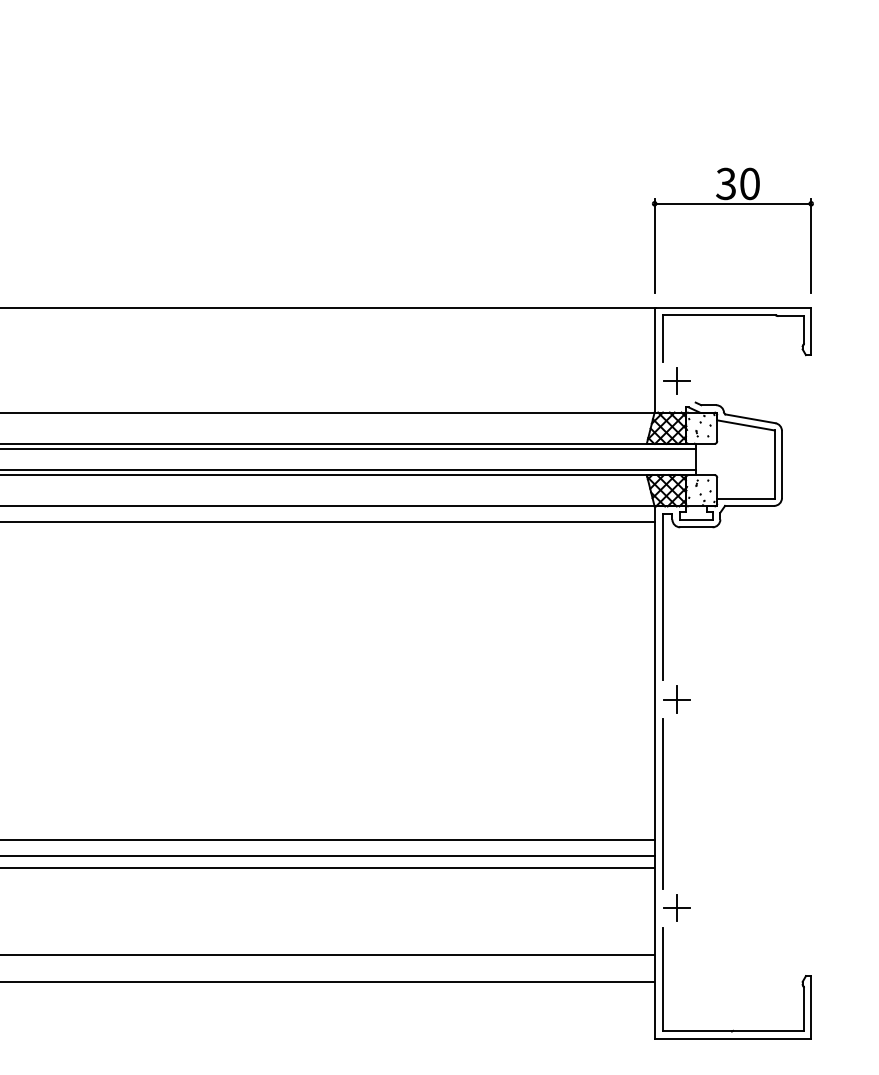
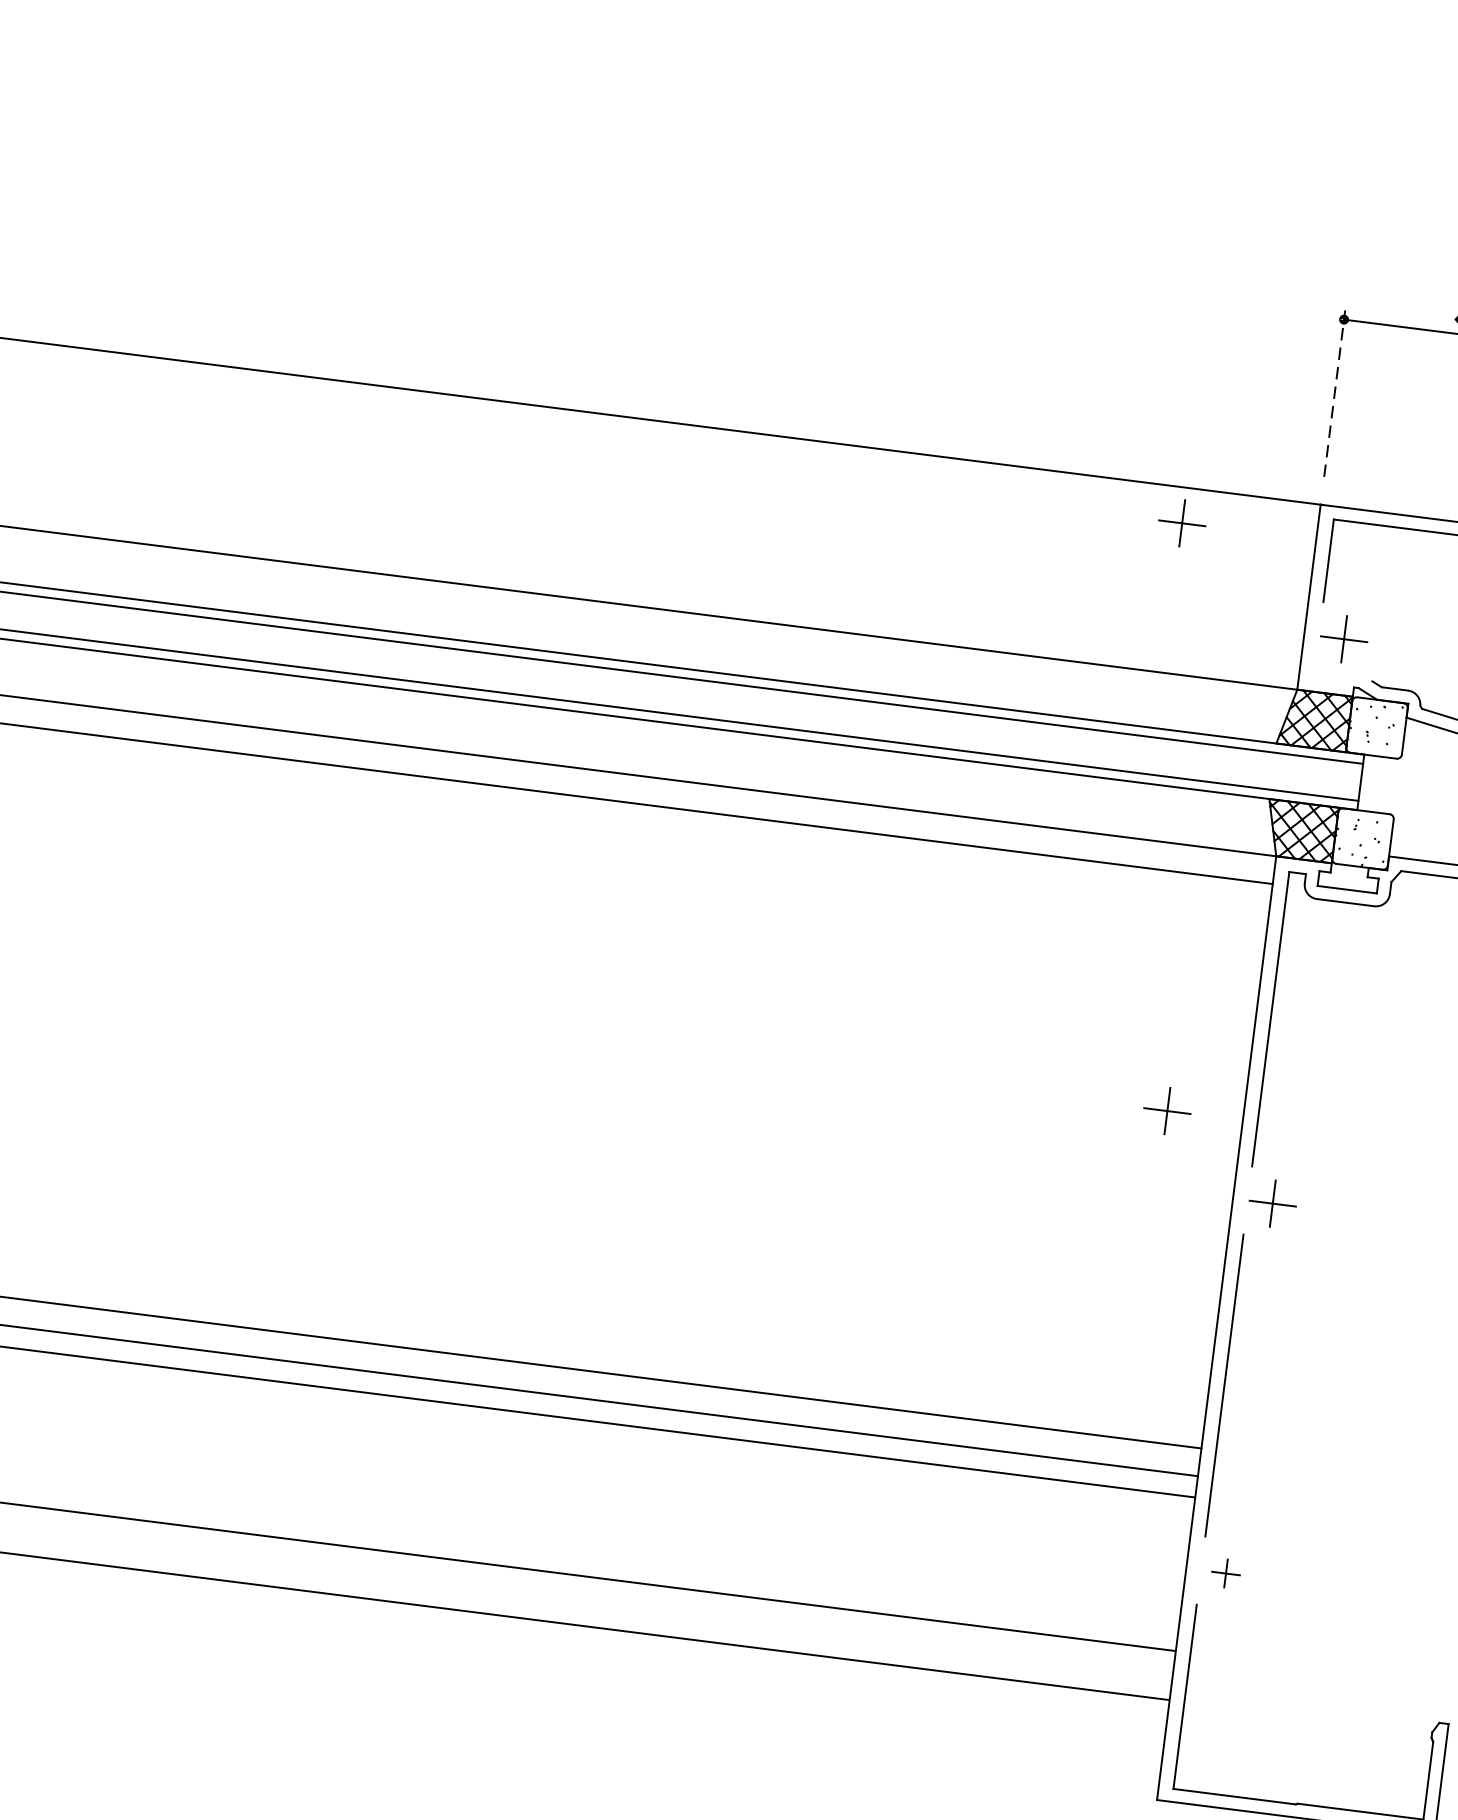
line: (654, 245) -> (1334, 393), solid -> dashed
part: (578, 327) -> (1181, 521), added
part: (611, 655) -> (1166, 1110), added
part: (676, 907) -> (1225, 1572), size x0.6

